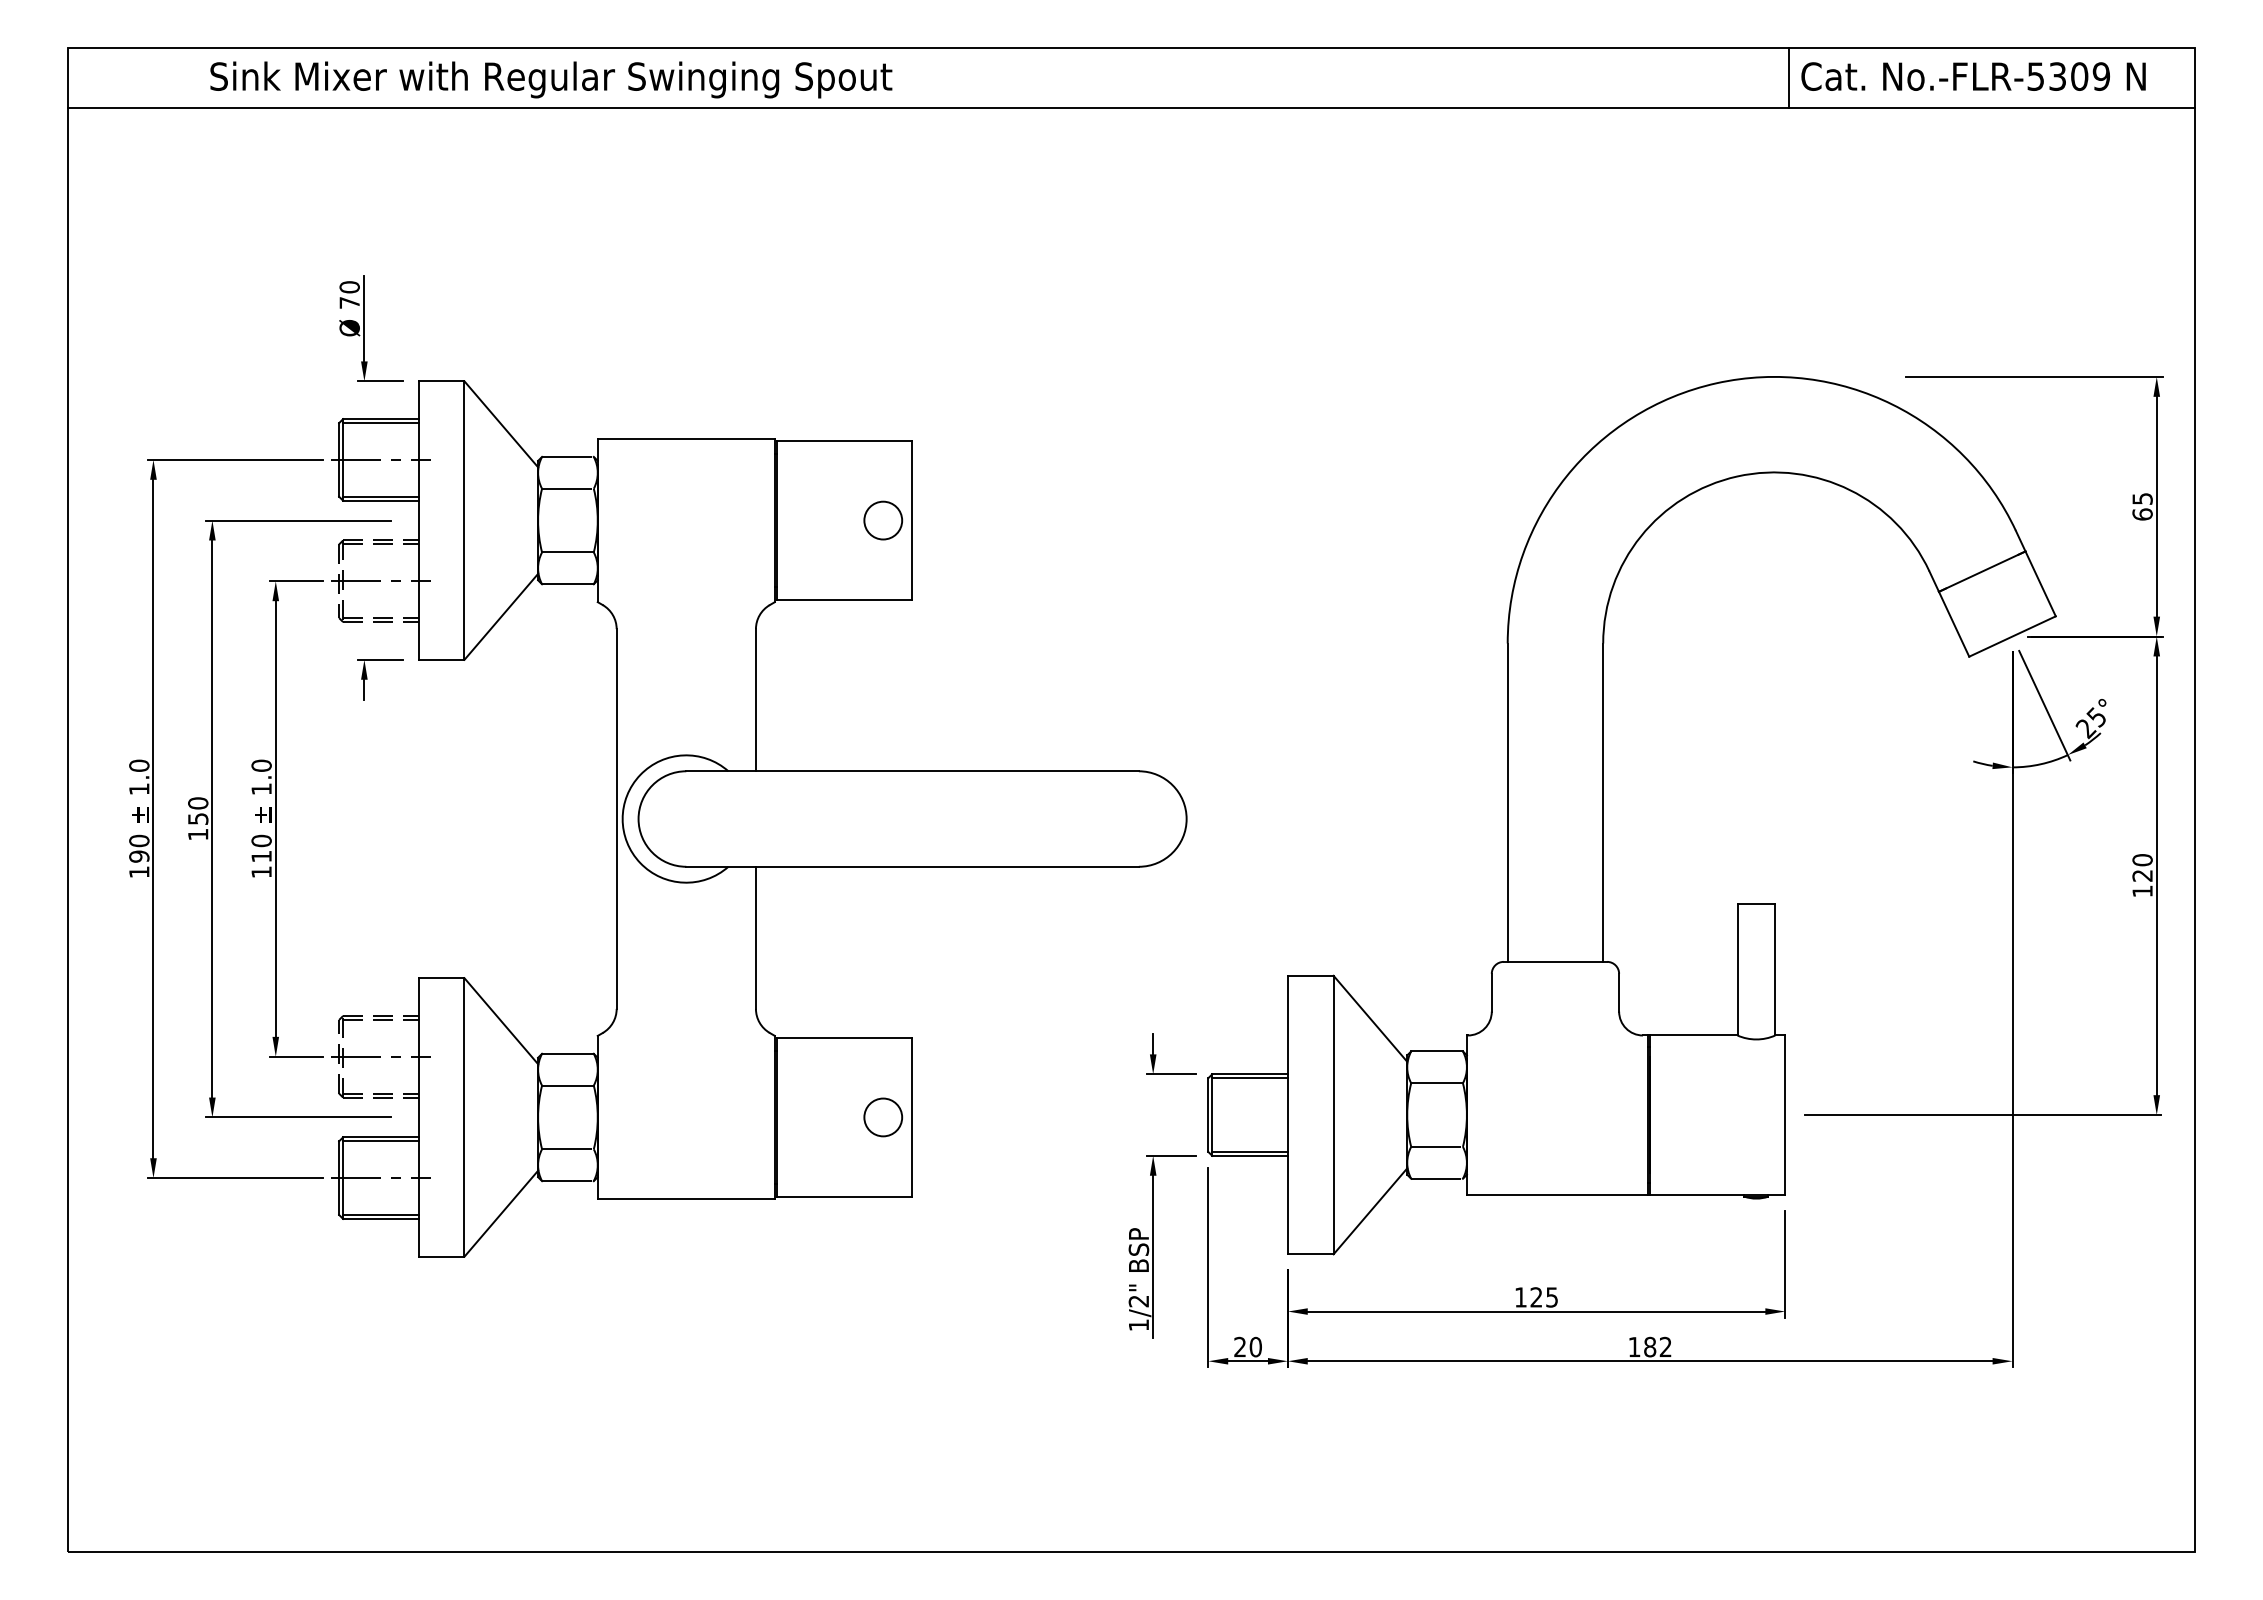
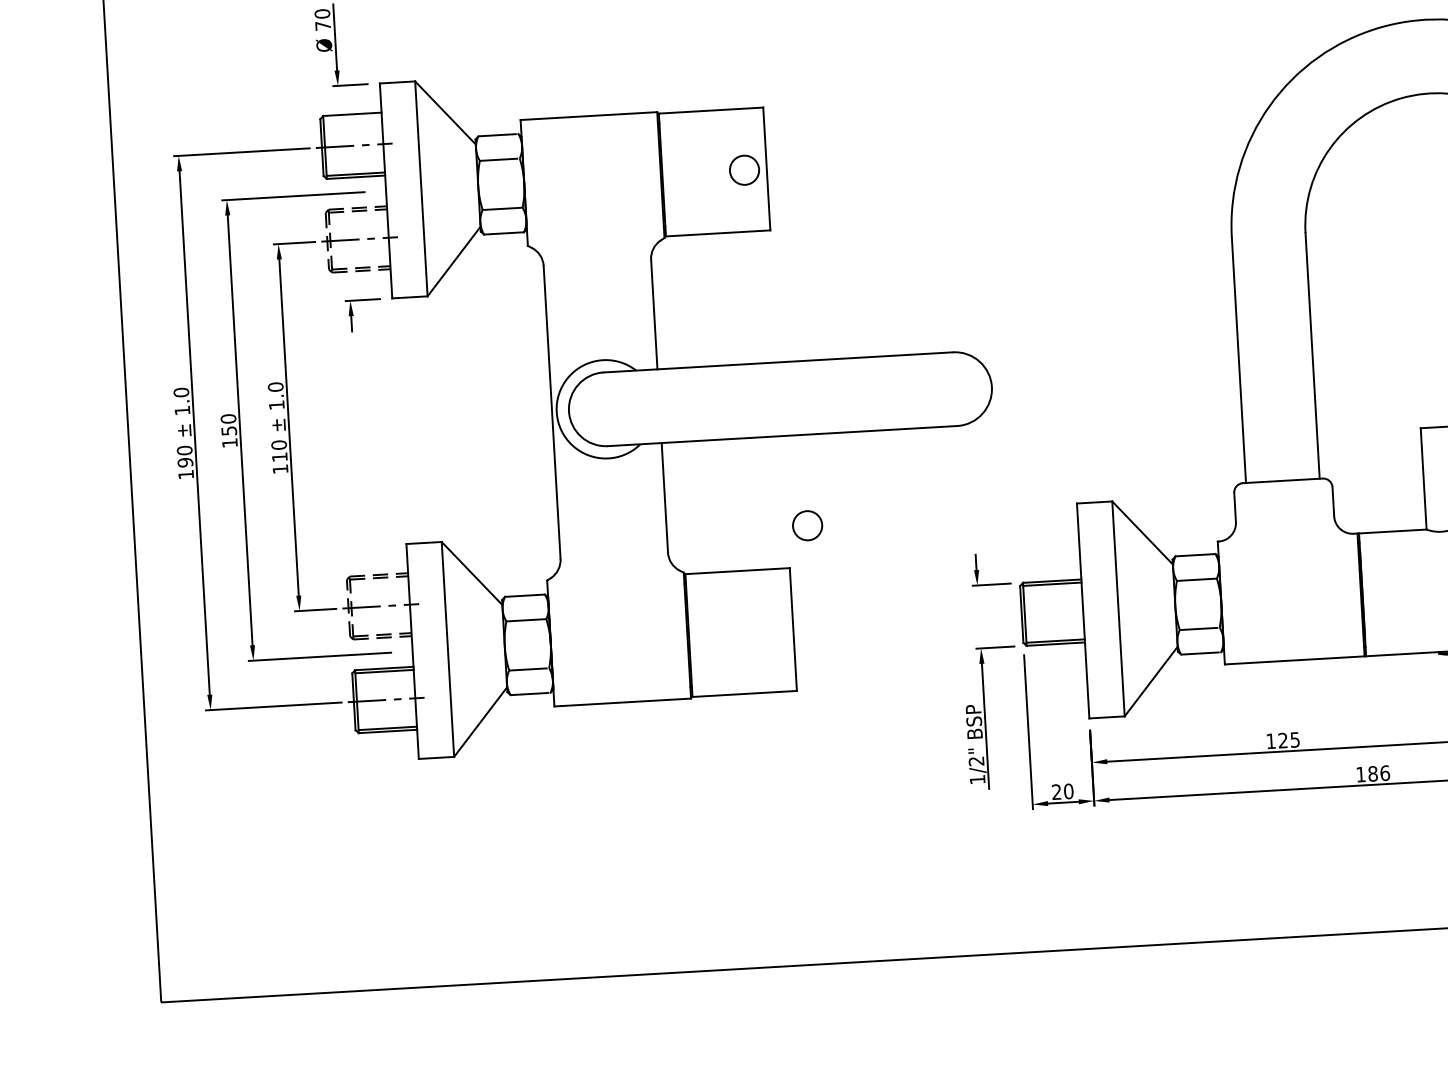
line: (380, 423) -> (352, 117), removed
circle: (883, 1117) -> (807, 525), moved
text: (1665, 1346) -> (1384, 772), 182 -> 186

